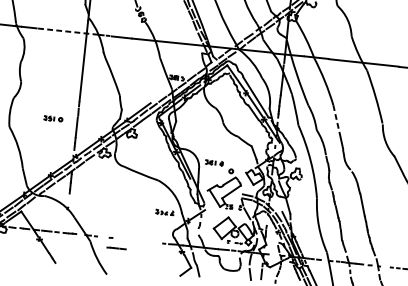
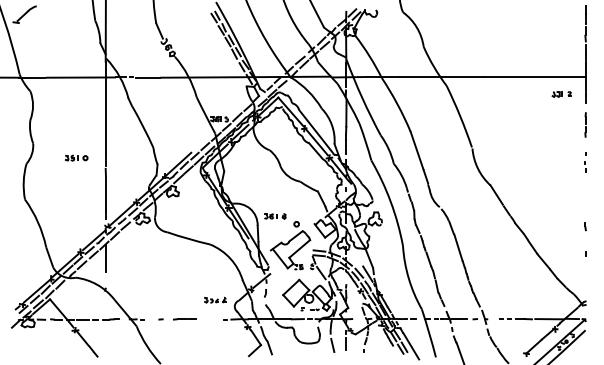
line: (66, 31) -> (81, 77), dashed -> solid
part: (53, 118) -> (76, 157), moved
line: (337, 121) -> (417, 150), dashed -> solid
part: (165, 212) -> (215, 299), moved
line: (116, 248) -> (184, 319), moved

